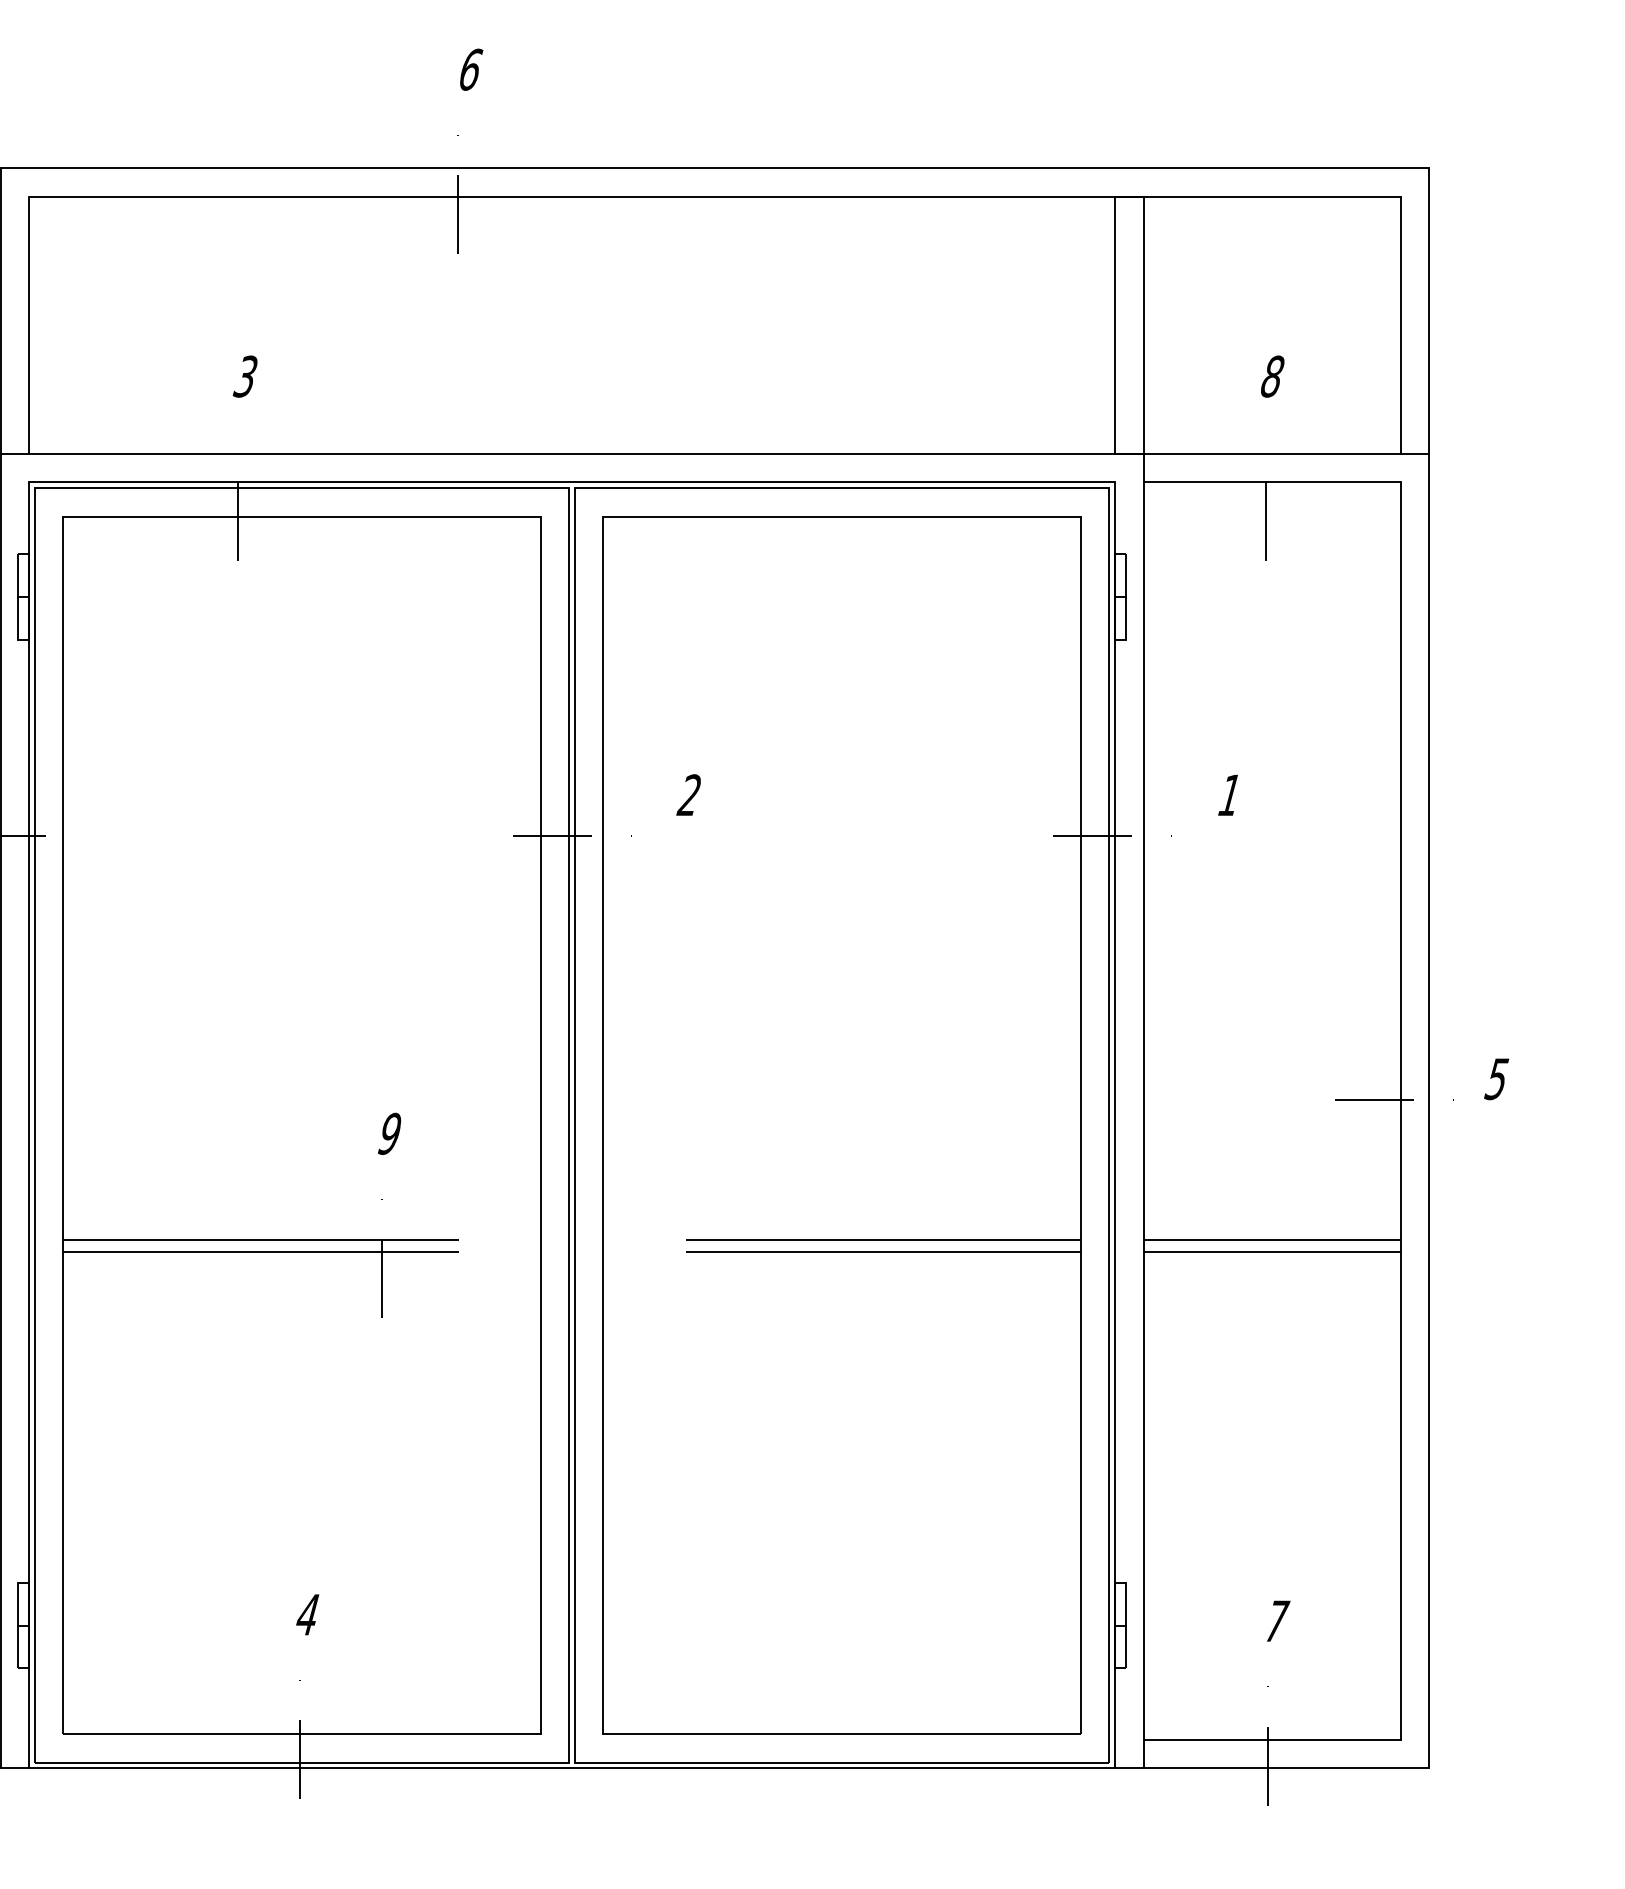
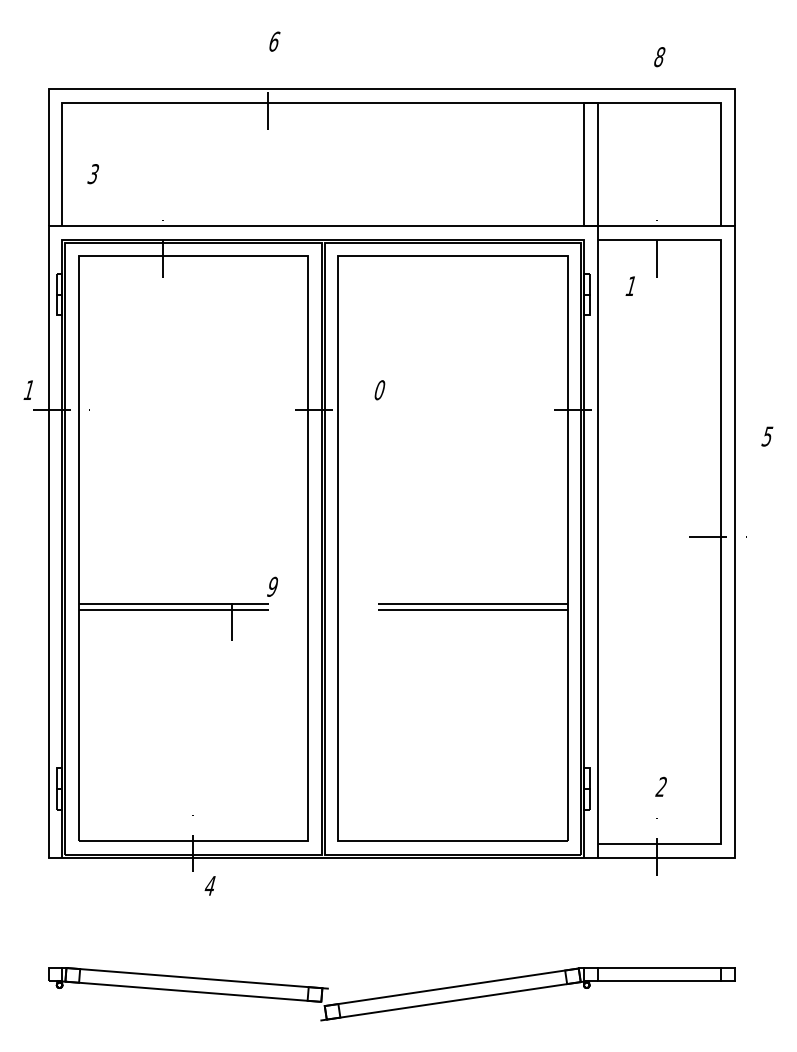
text: (243, 377) -> (92, 174), moved
text: (1272, 377) -> (659, 57), moved
text: (1226, 793) -> (629, 285), moved
text: (689, 795) -> (379, 390), 2 -> 0
text: (1496, 1078) -> (767, 436), moved
text: (389, 1133) -> (272, 586), moved
line: (1272, 1239) -> (659, 603), removed
line: (1272, 1251) -> (659, 609), removed
text: (306, 1613) -> (209, 885), moved
text: (1276, 1620) -> (661, 786), 7 -> 2

